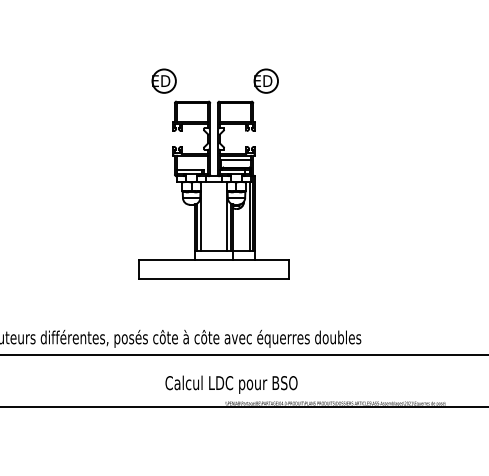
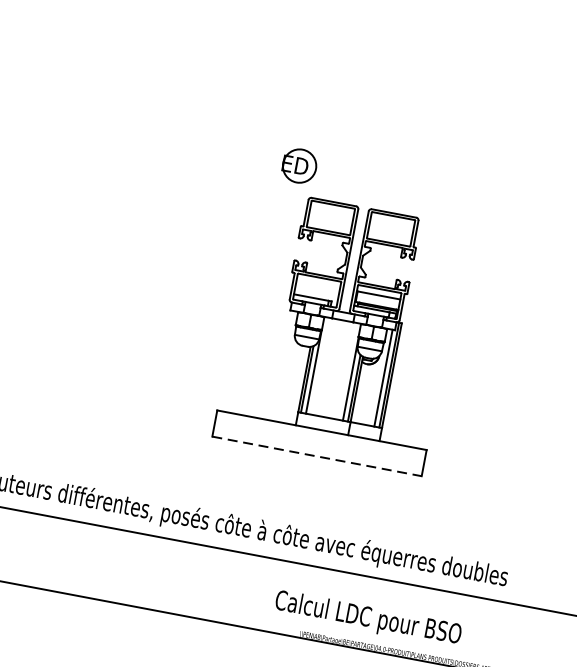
part: (265, 80) -> (441, 191), removed
line: (214, 279) -> (317, 457), solid -> dashed
text: (231, 384) -> (368, 618), moved

